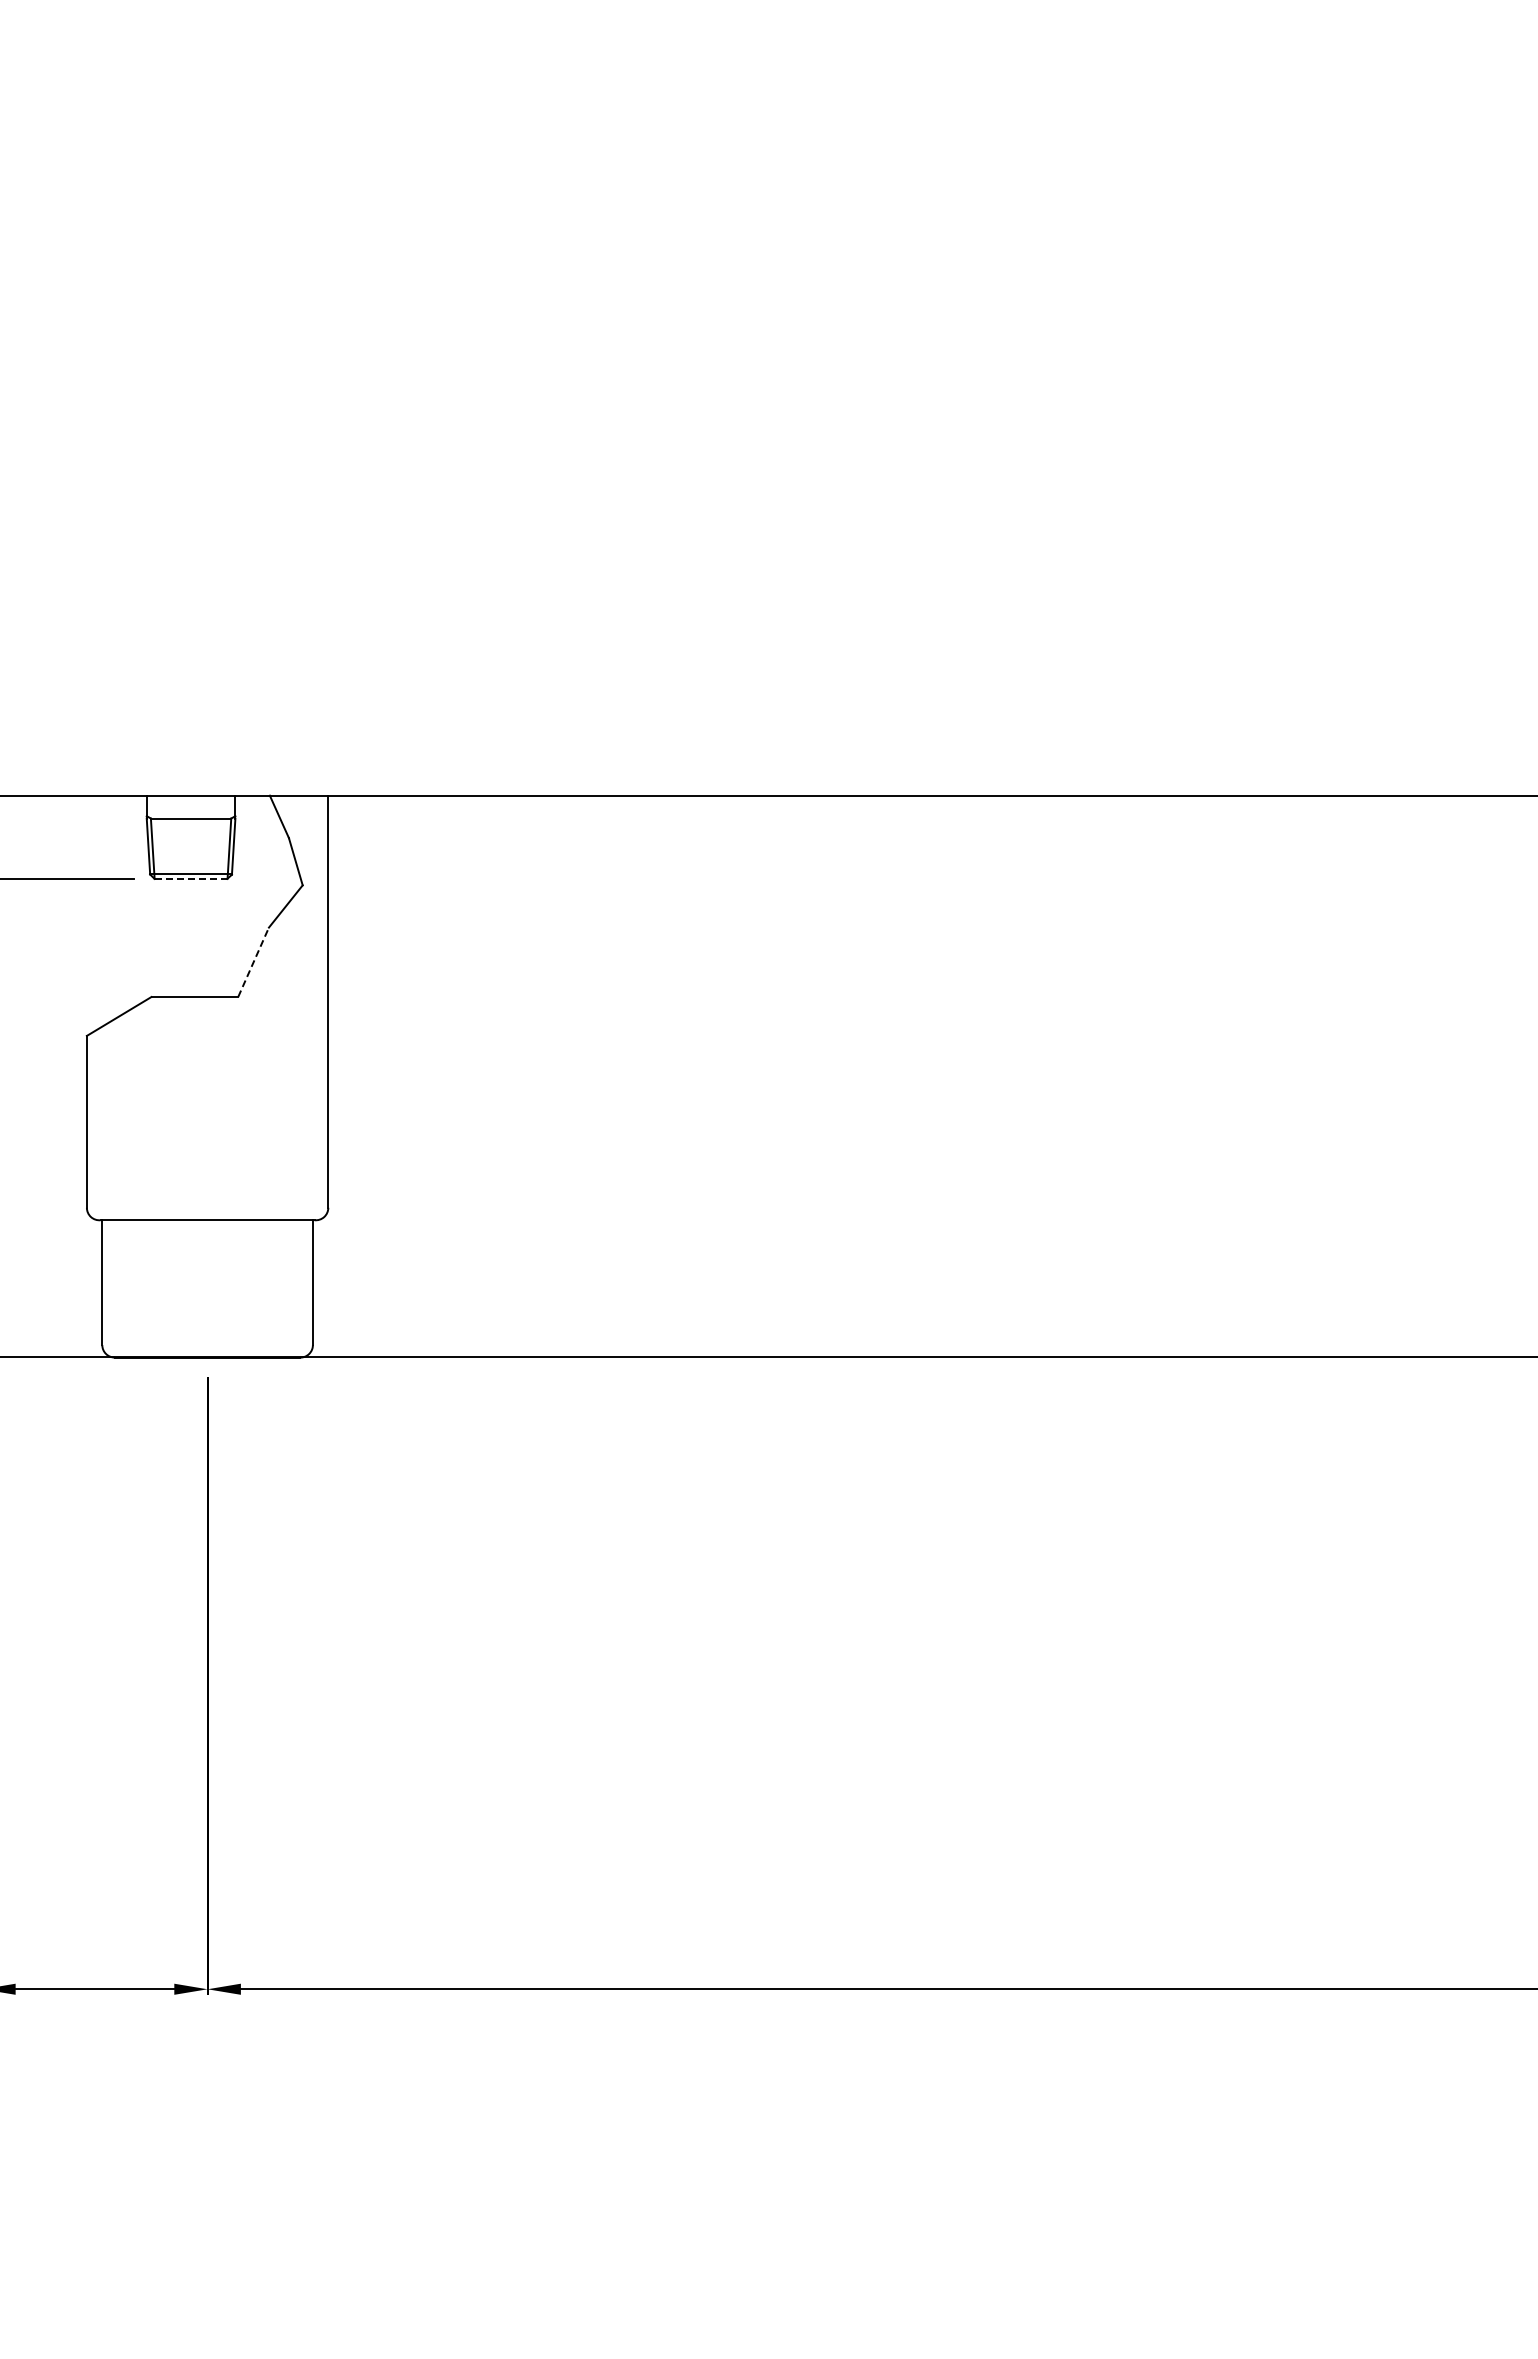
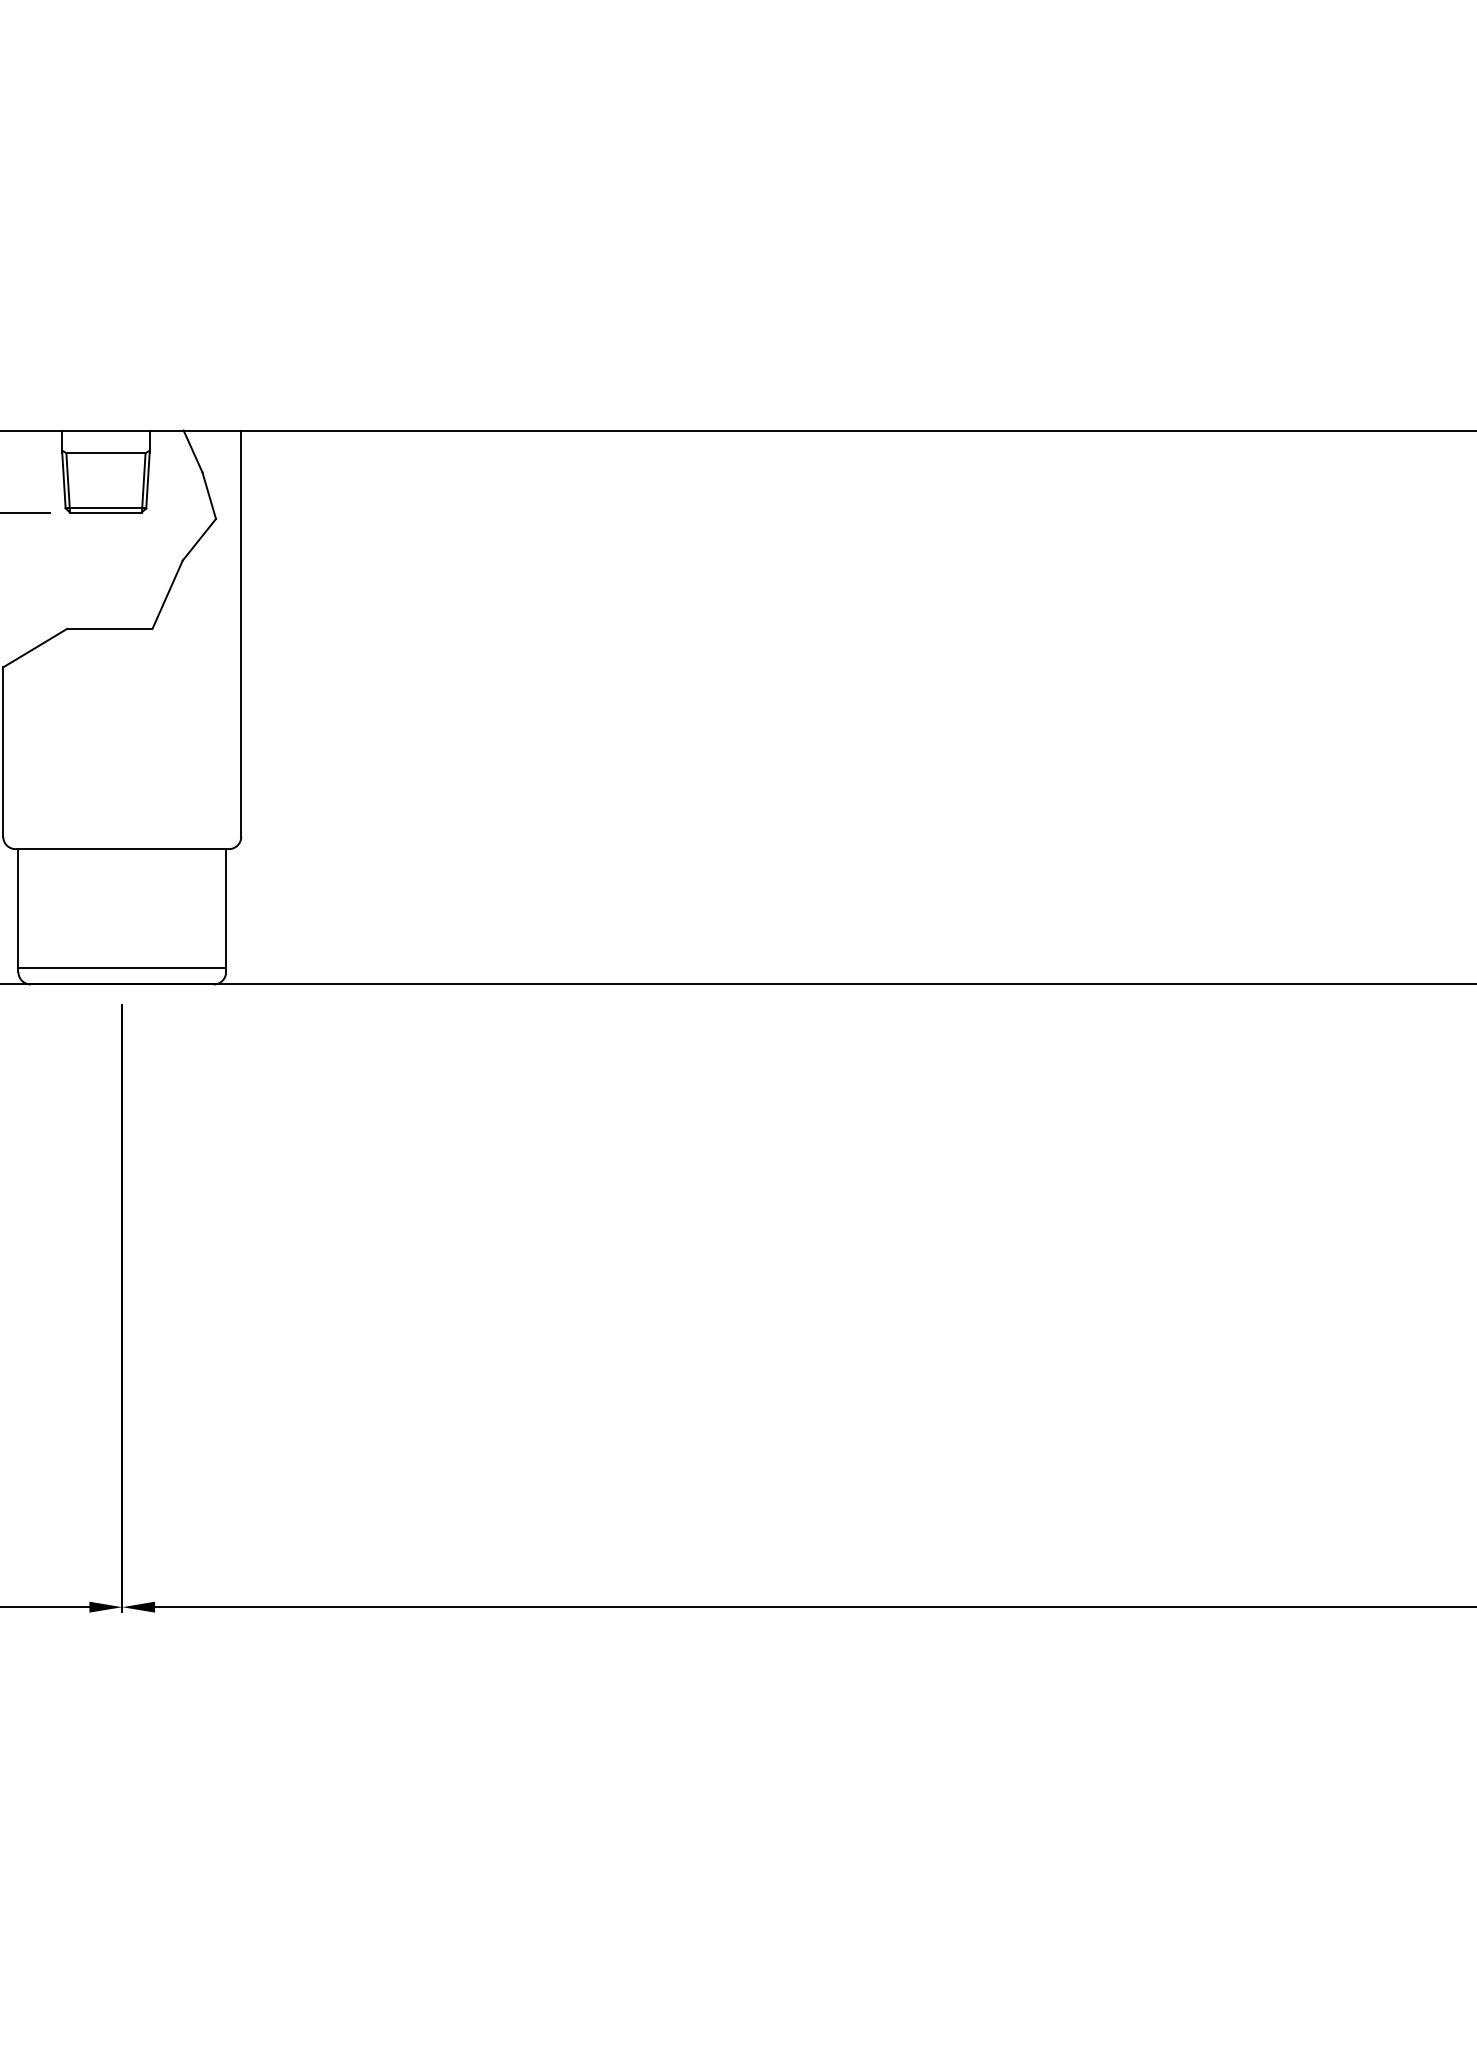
line: (191, 878) -> (106, 512), dashed -> solid
line: (253, 962) -> (167, 595), dashed -> solid
line: (207, 1340) -> (122, 967), added

